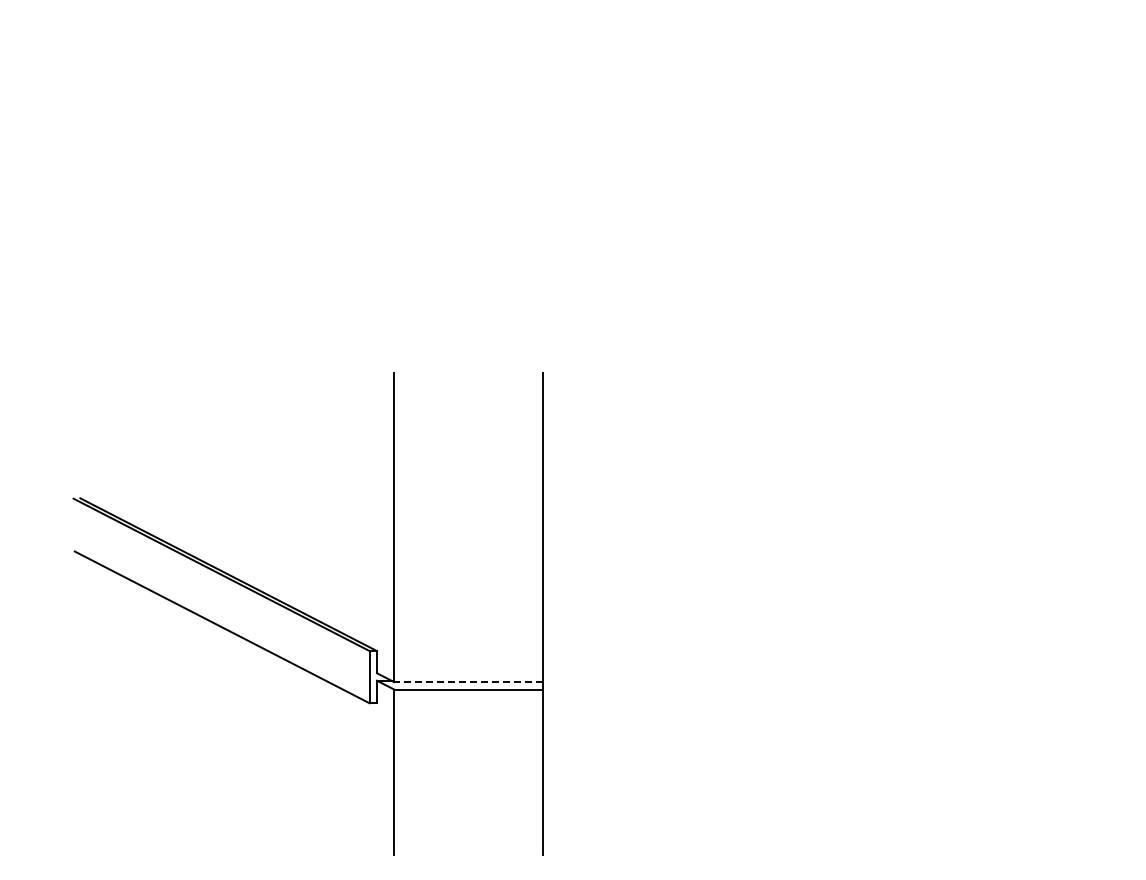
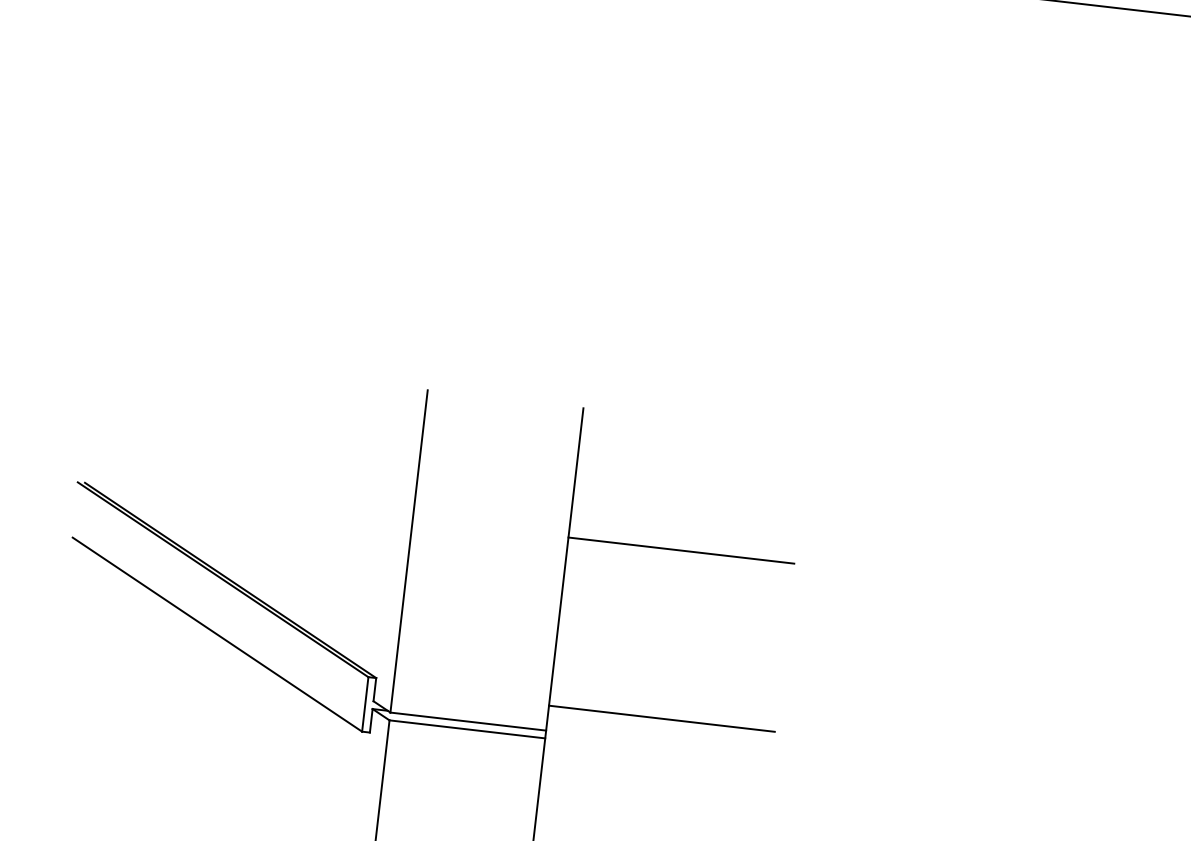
line: (651, 497) -> (681, 550), added
line: (651, 658) -> (661, 719), added
line: (468, 682) -> (467, 721), dashed -> solid

